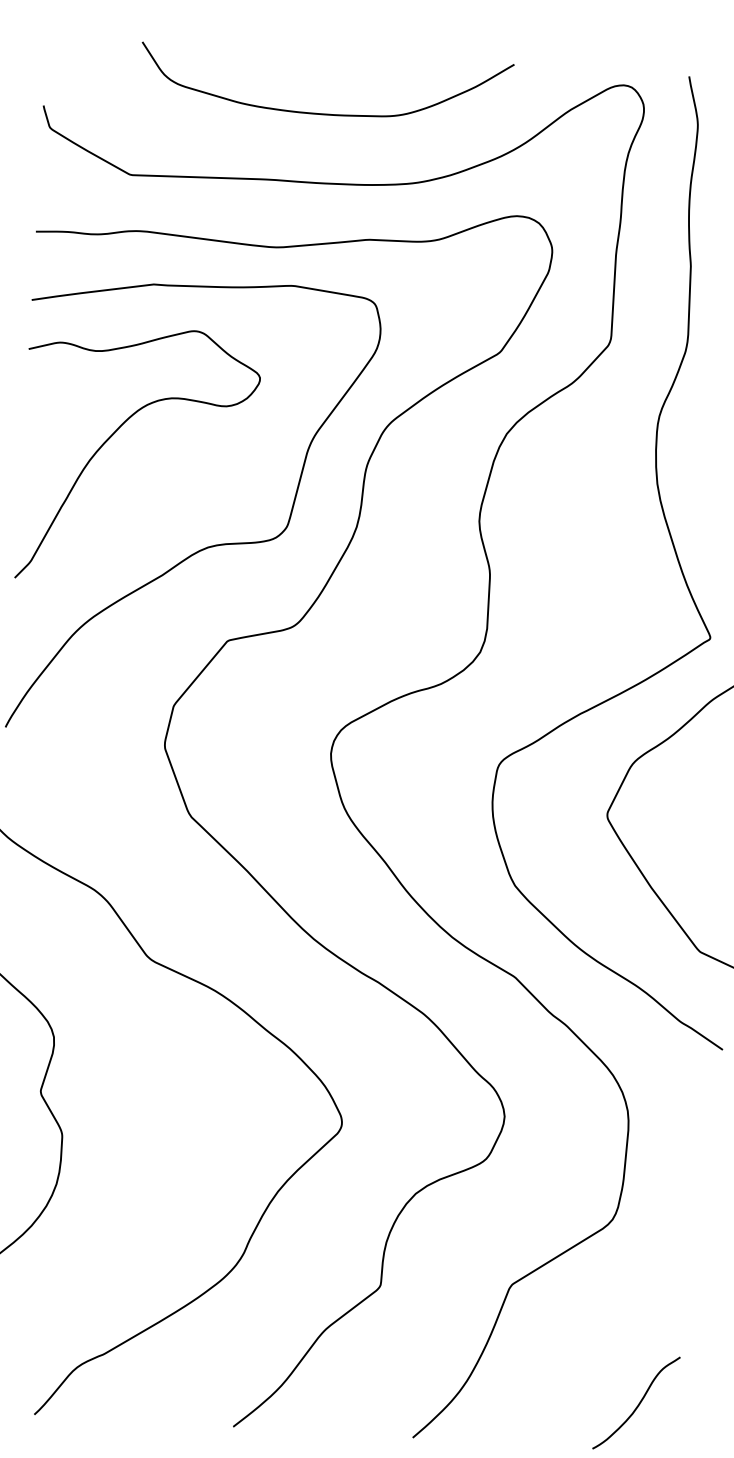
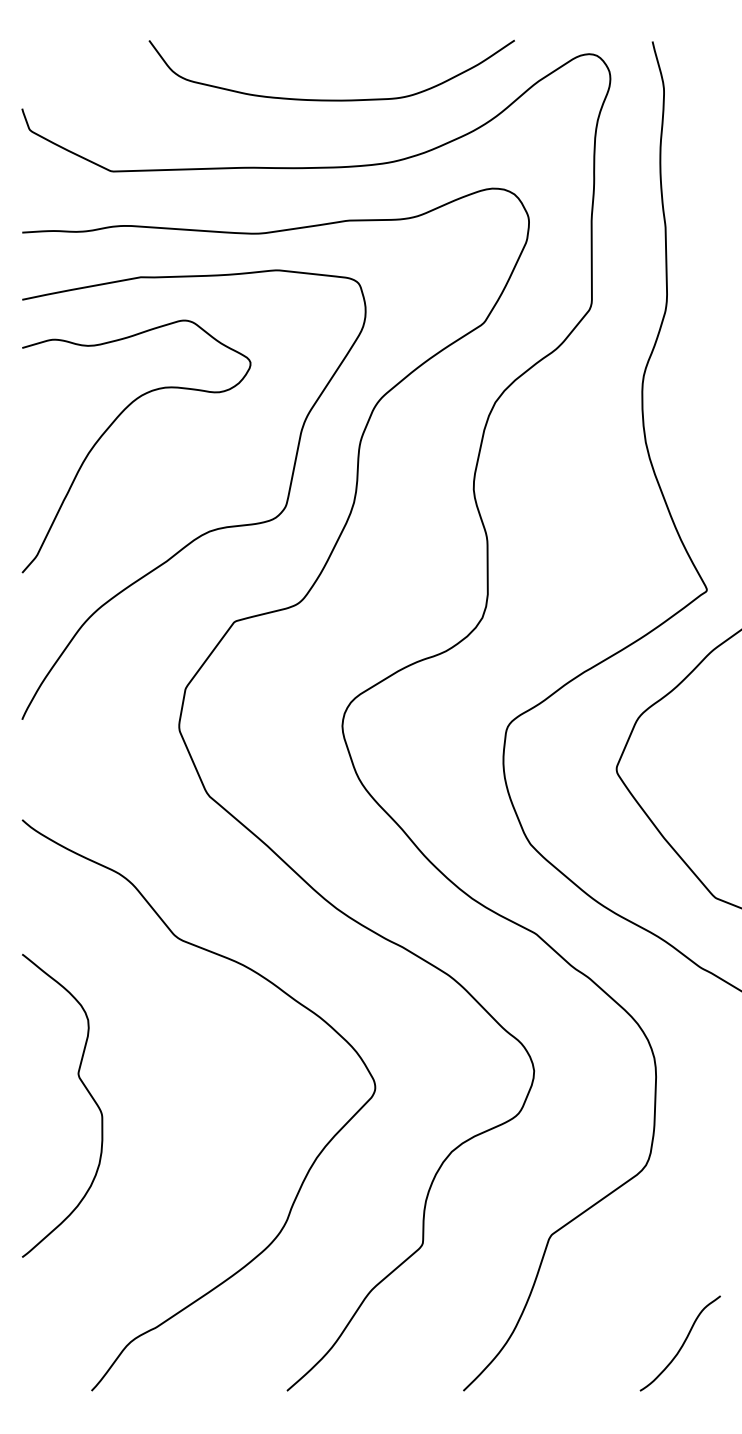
curve: (324, 113) -> (331, 99), moved

